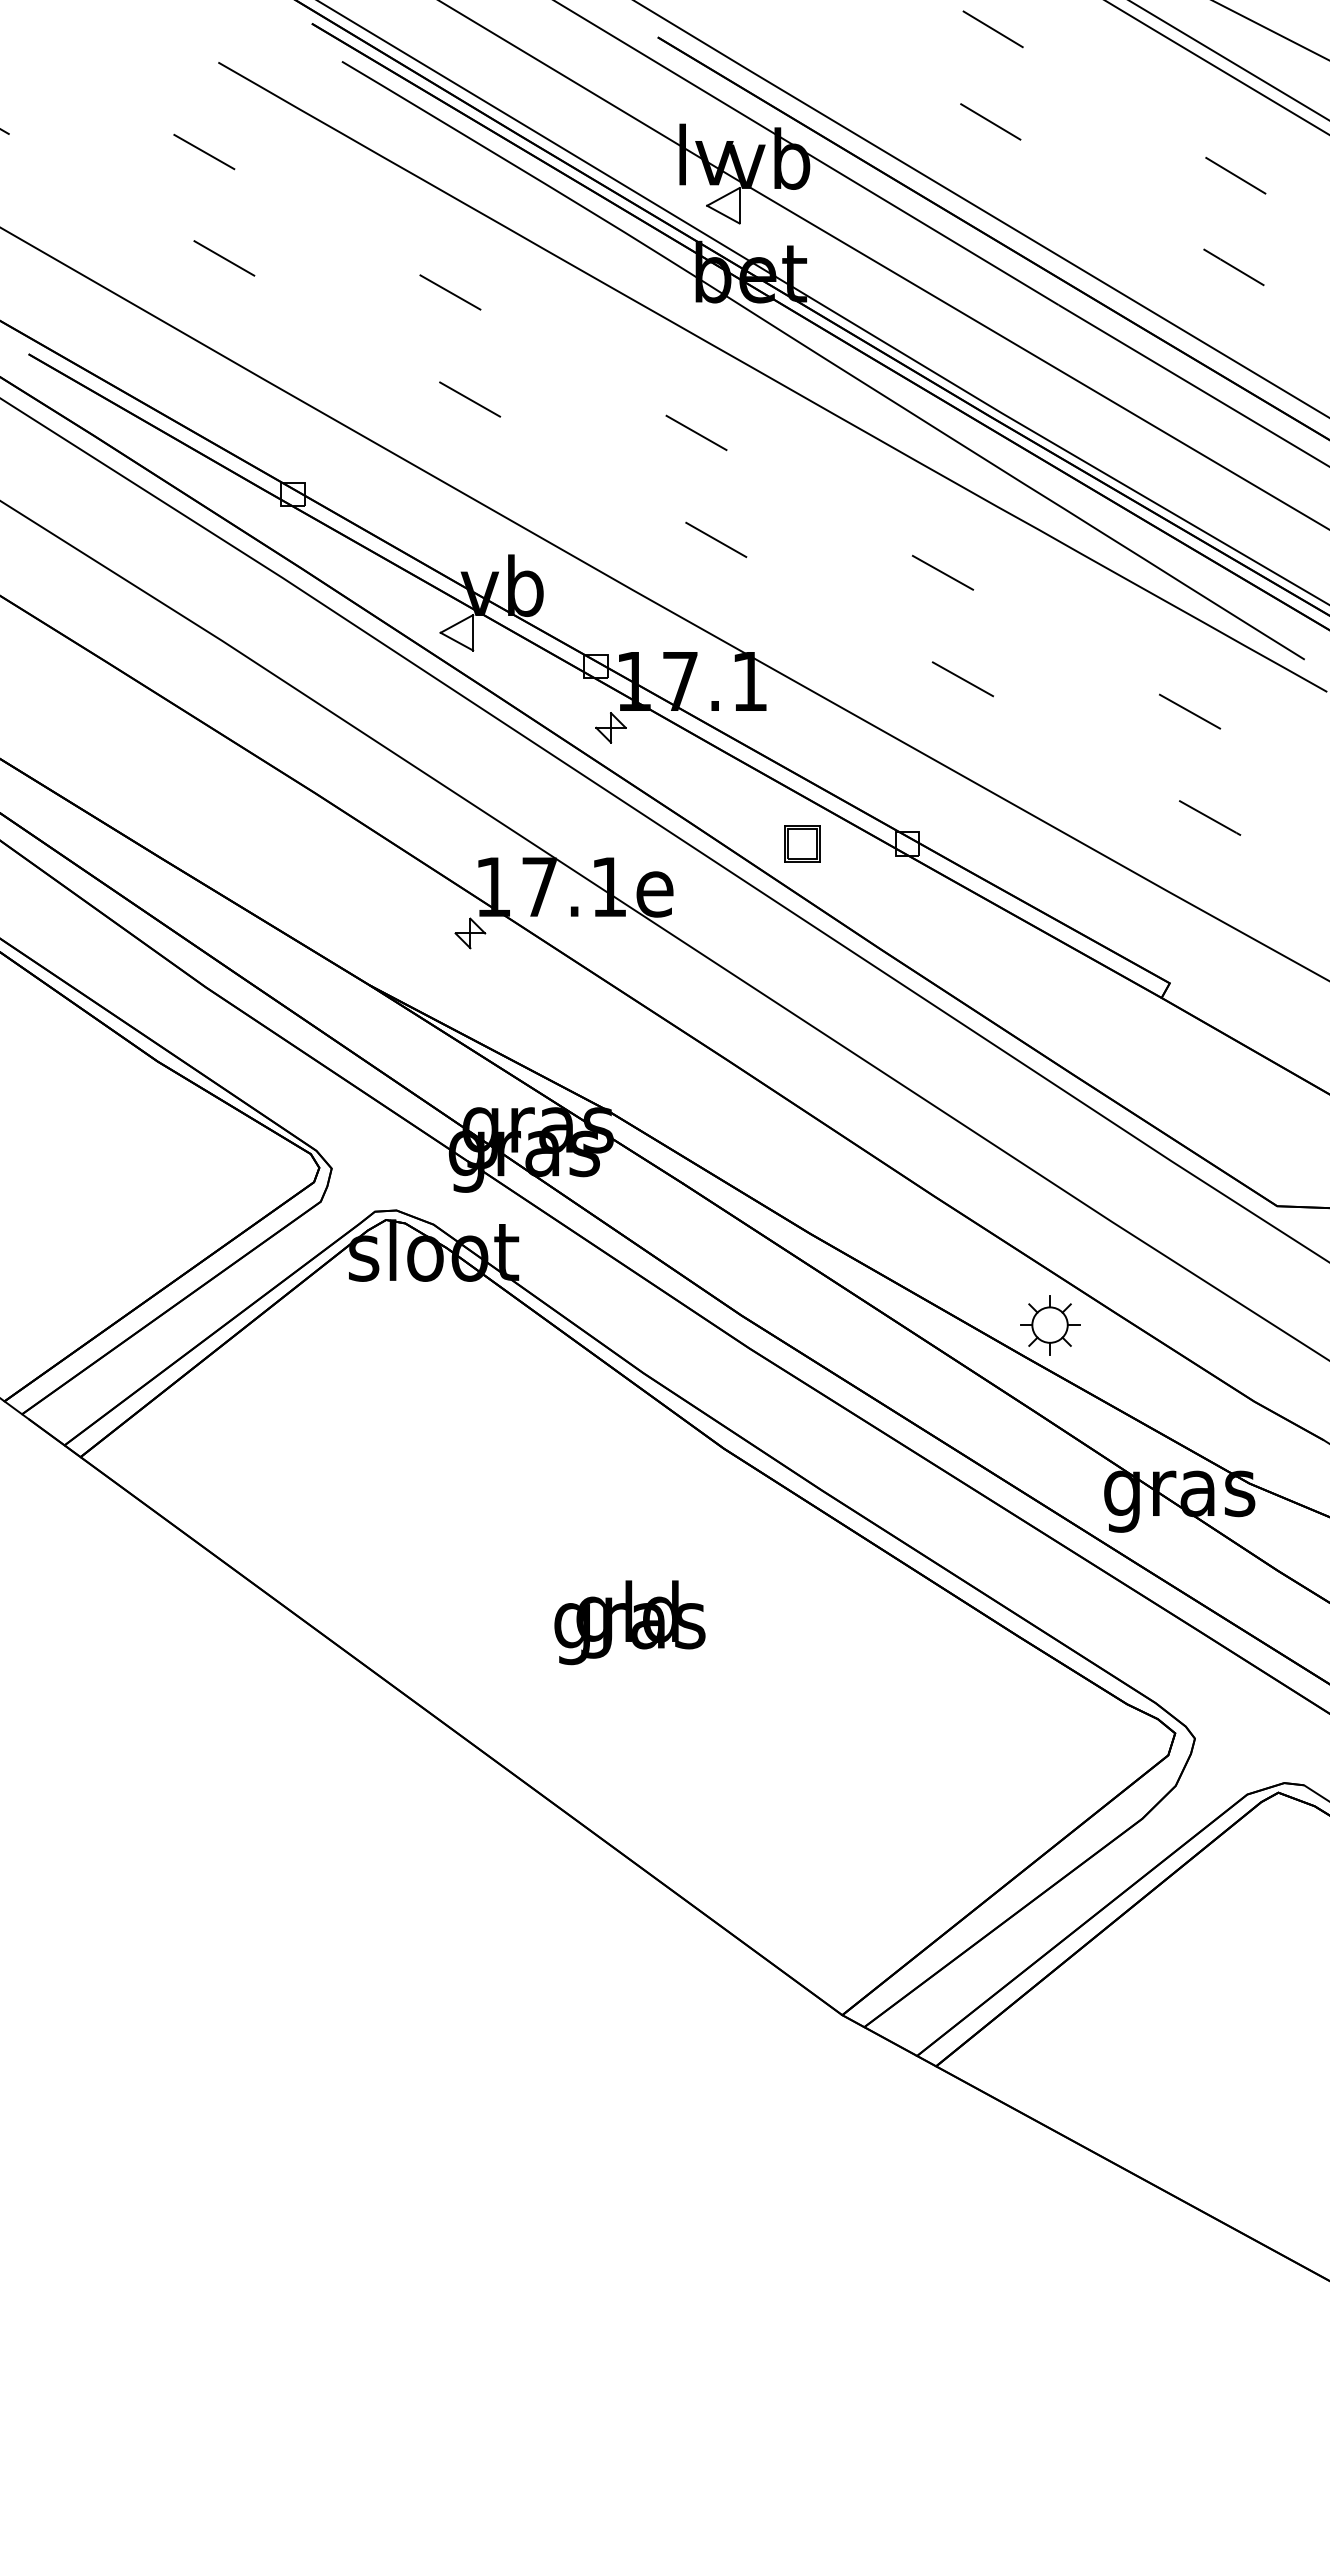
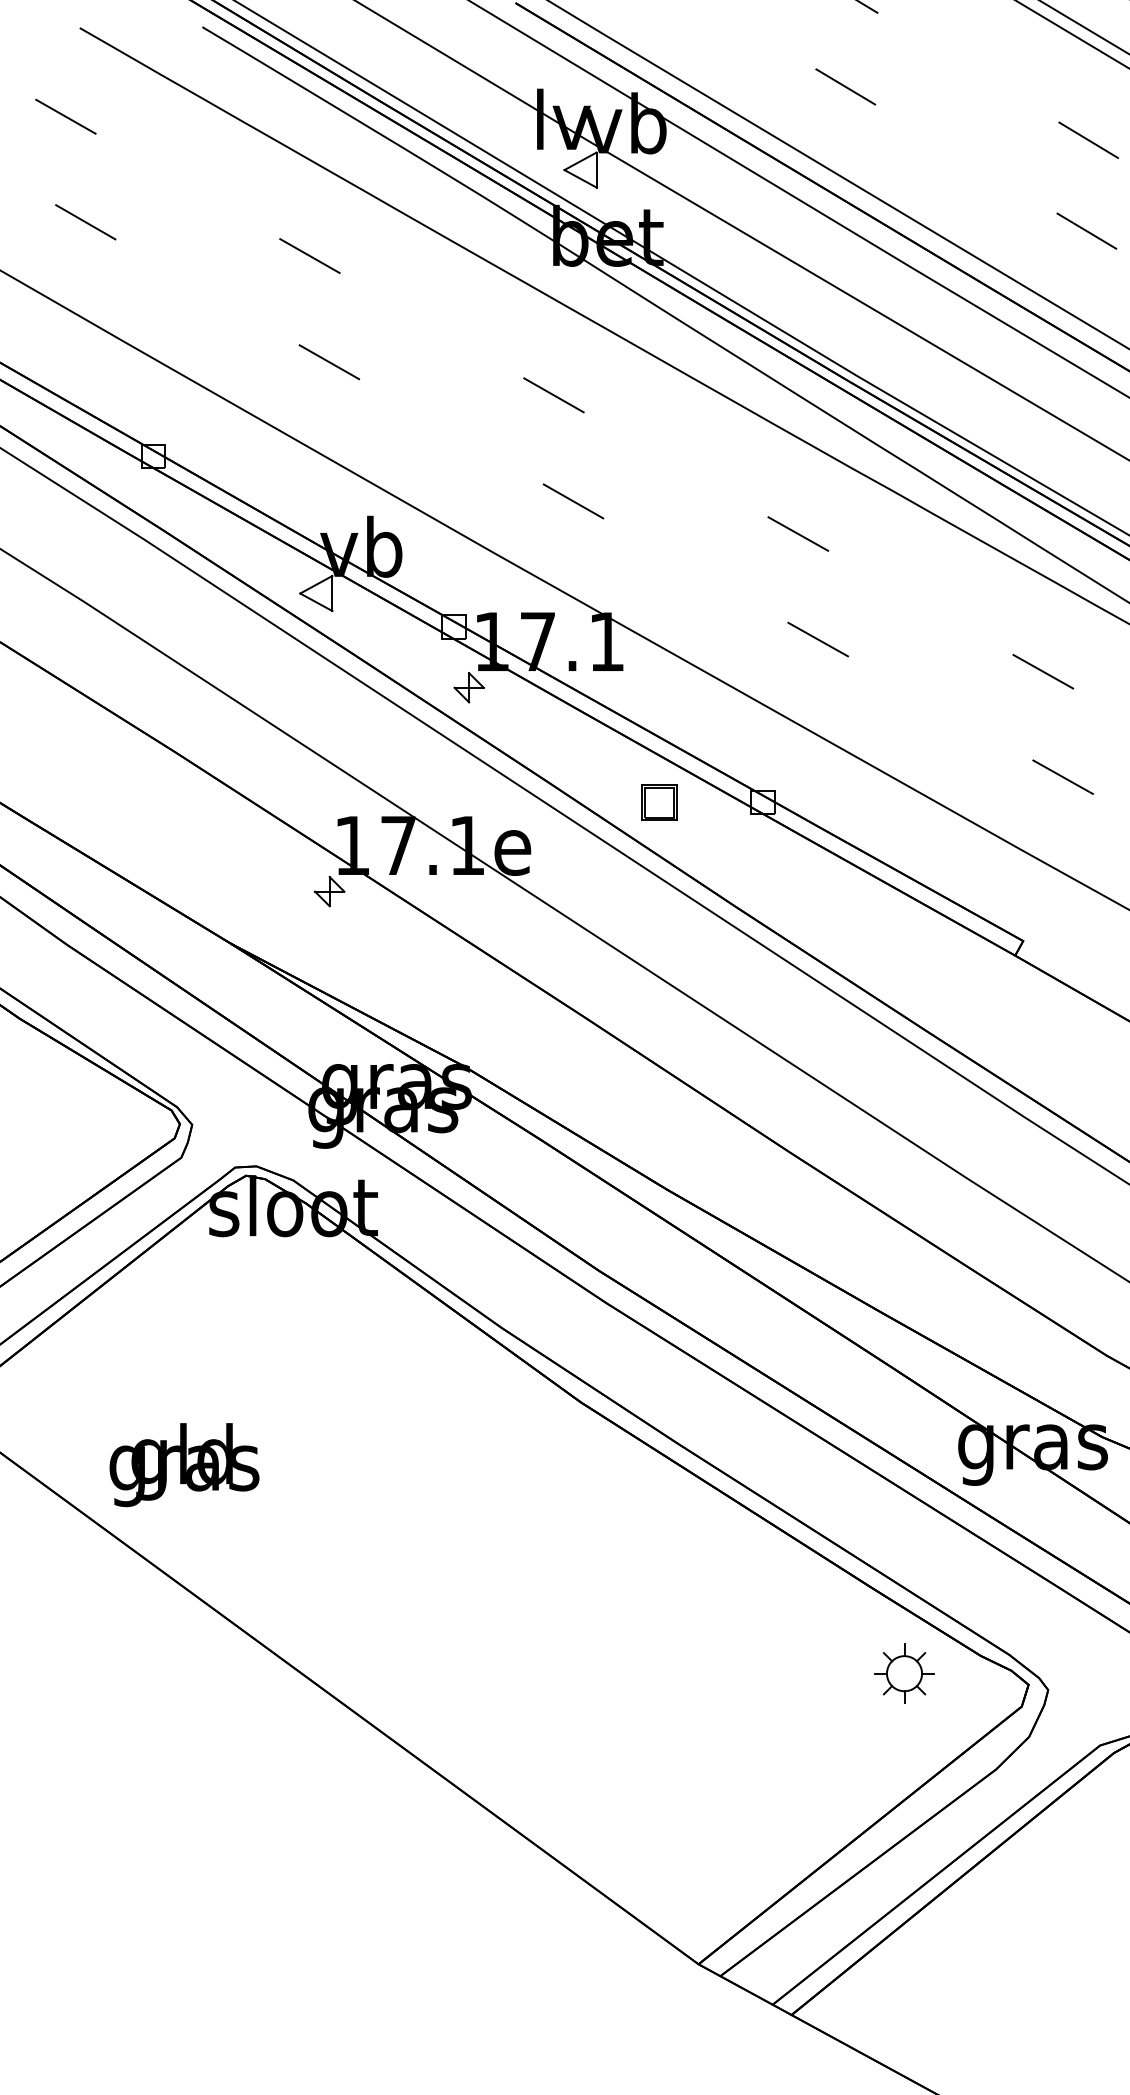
part: (1050, 1325) -> (904, 1674), moved
text: (629, 1622) -> (184, 1464), moved

